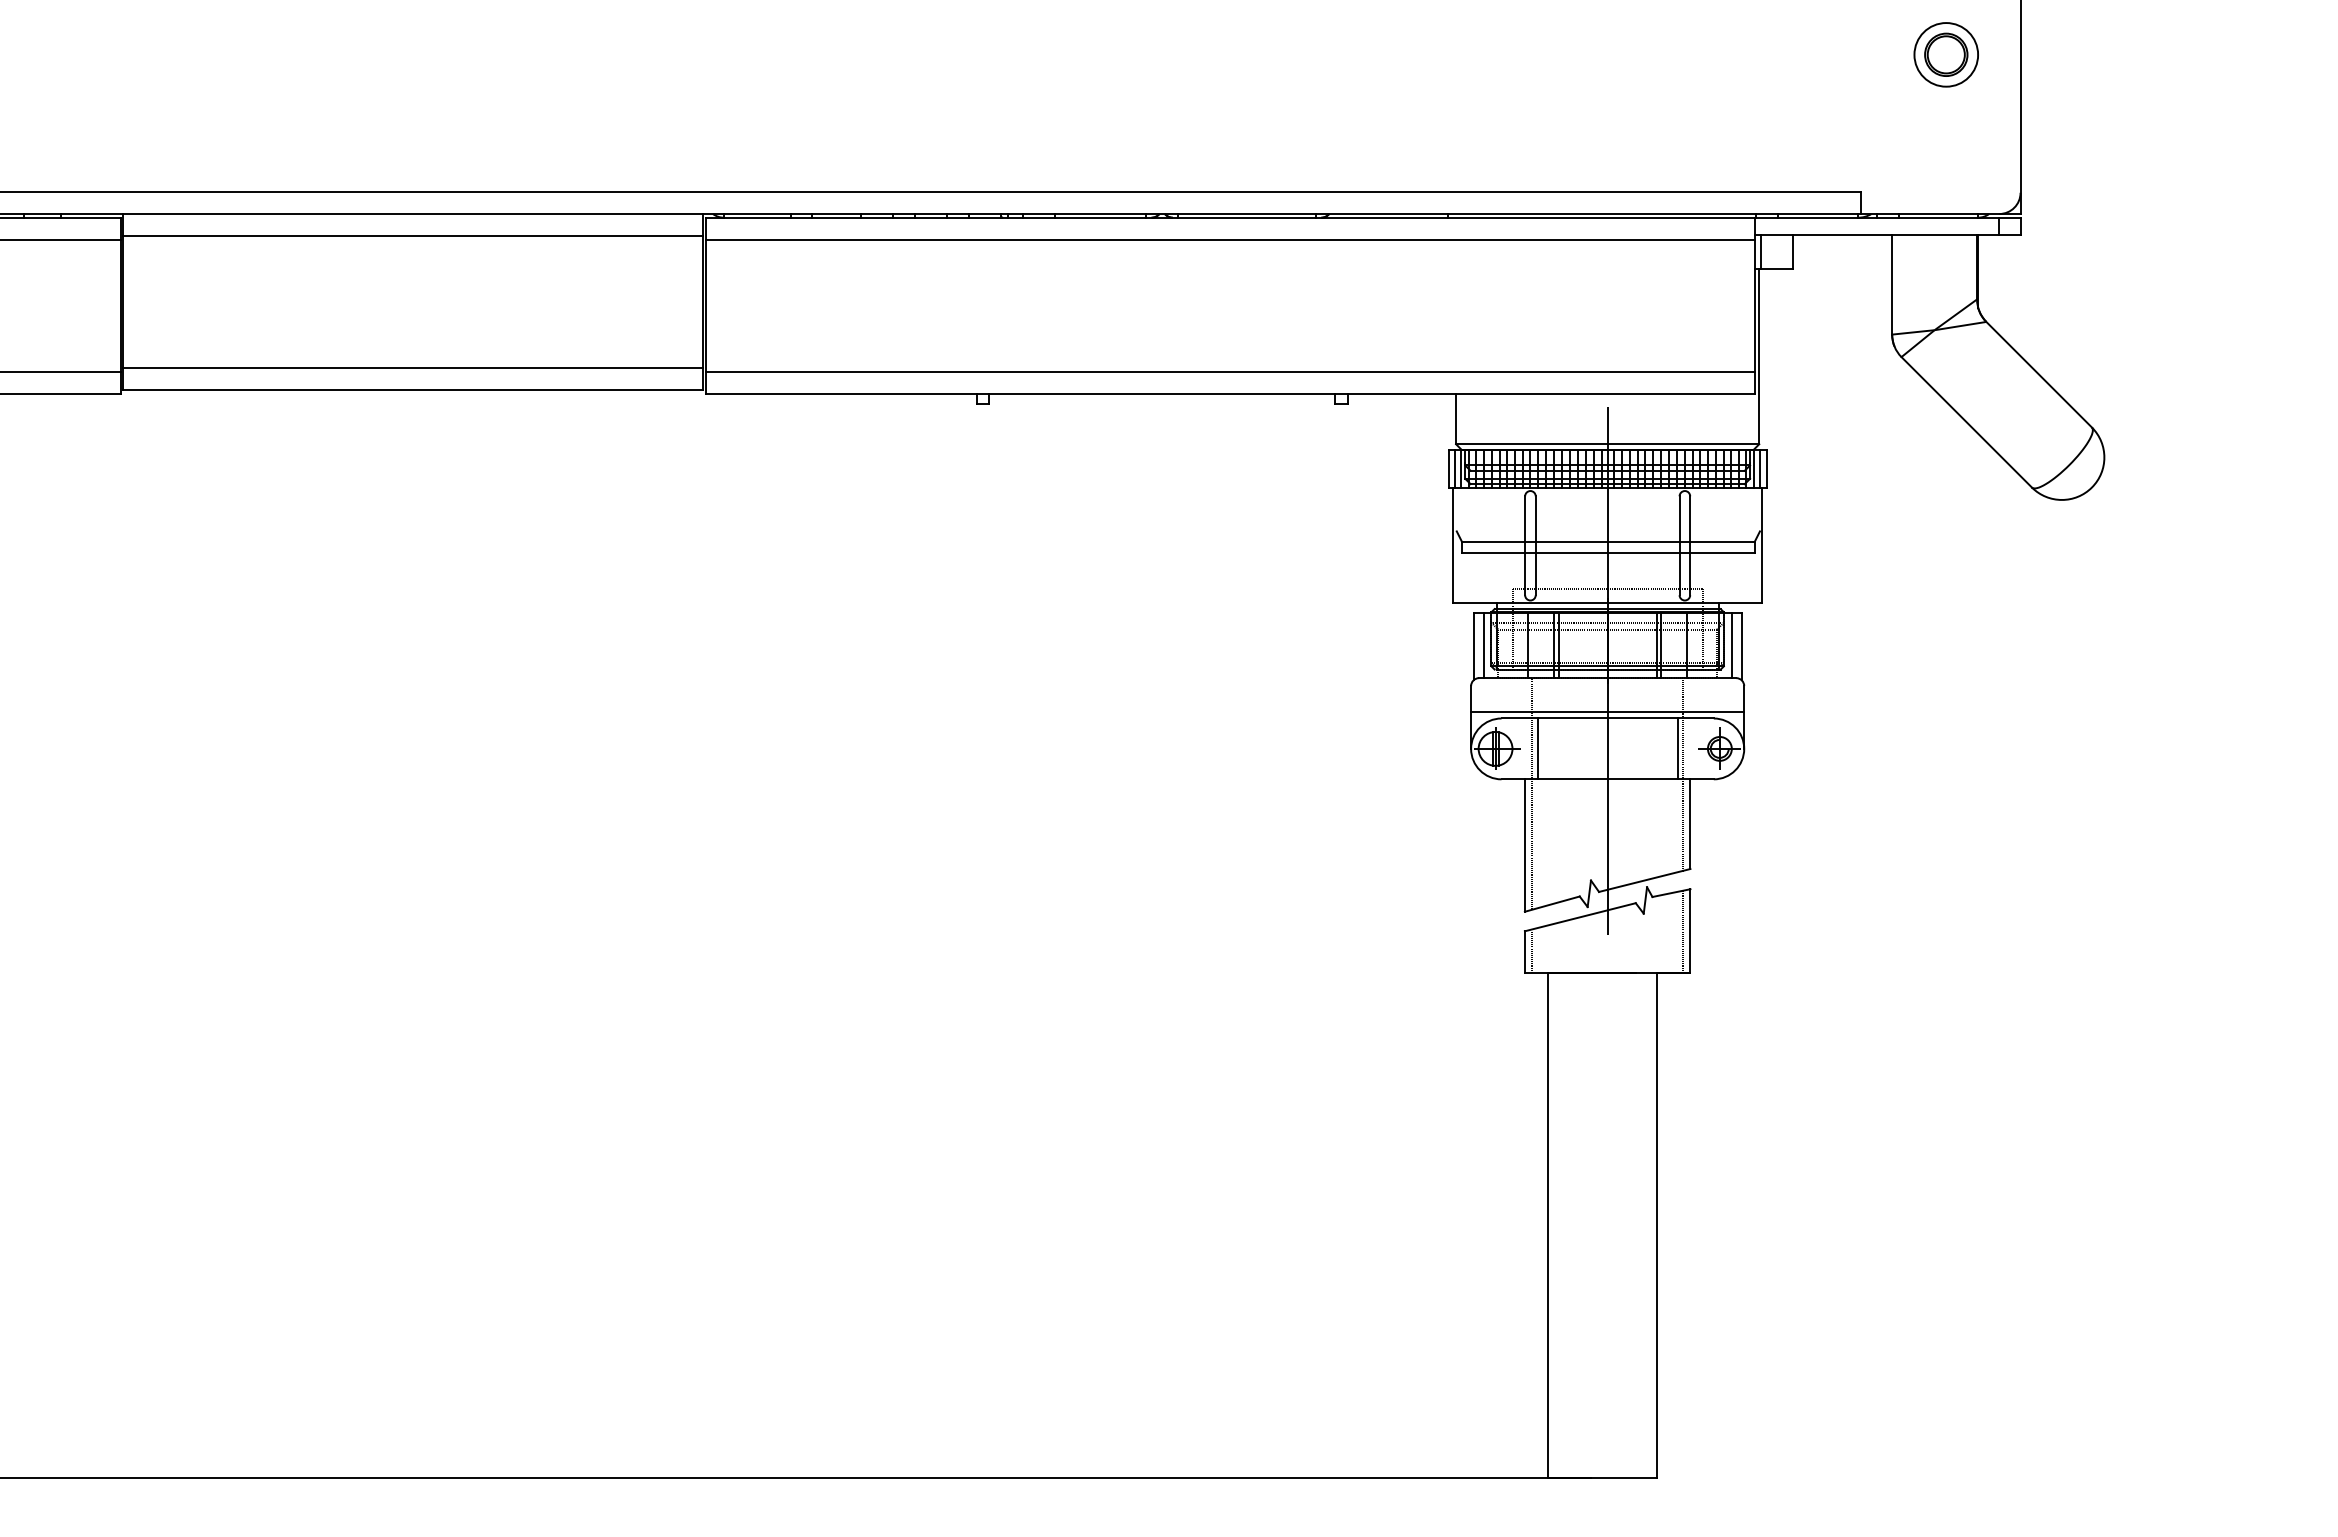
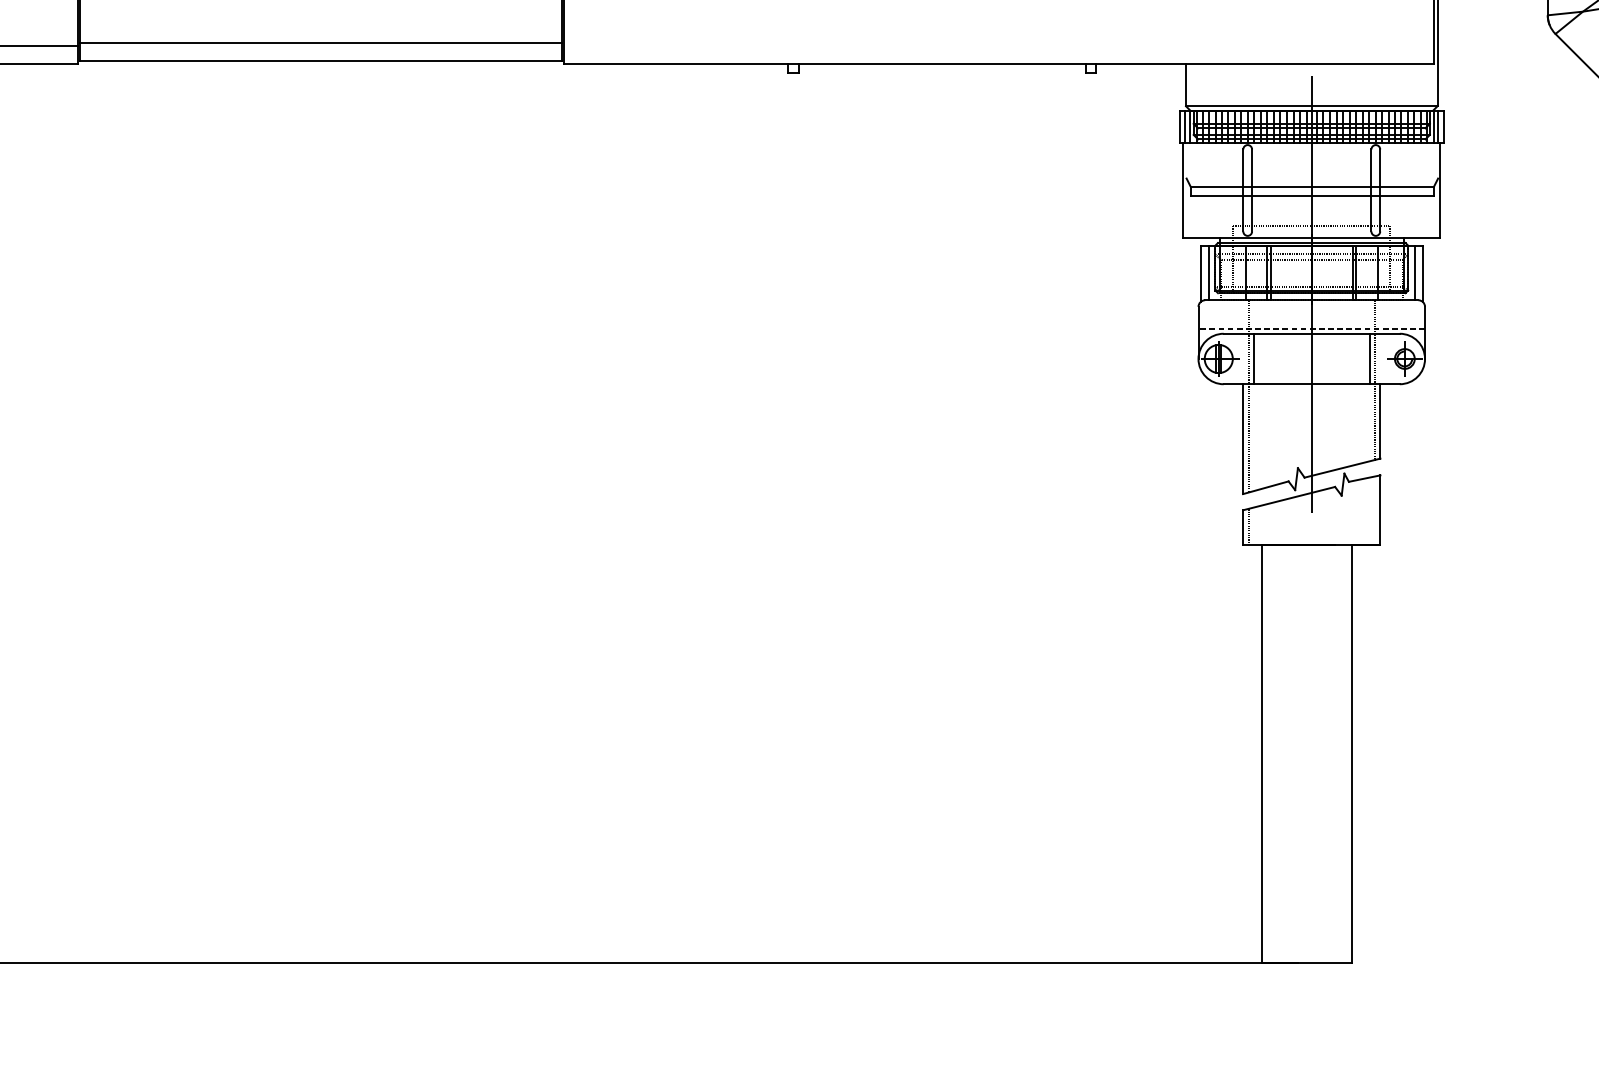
line: (1230, 371) -> (998, 45), removed
line: (1607, 712) -> (1311, 328), solid -> dashed
line: (1683, 931) -> (1374, 510), removed

